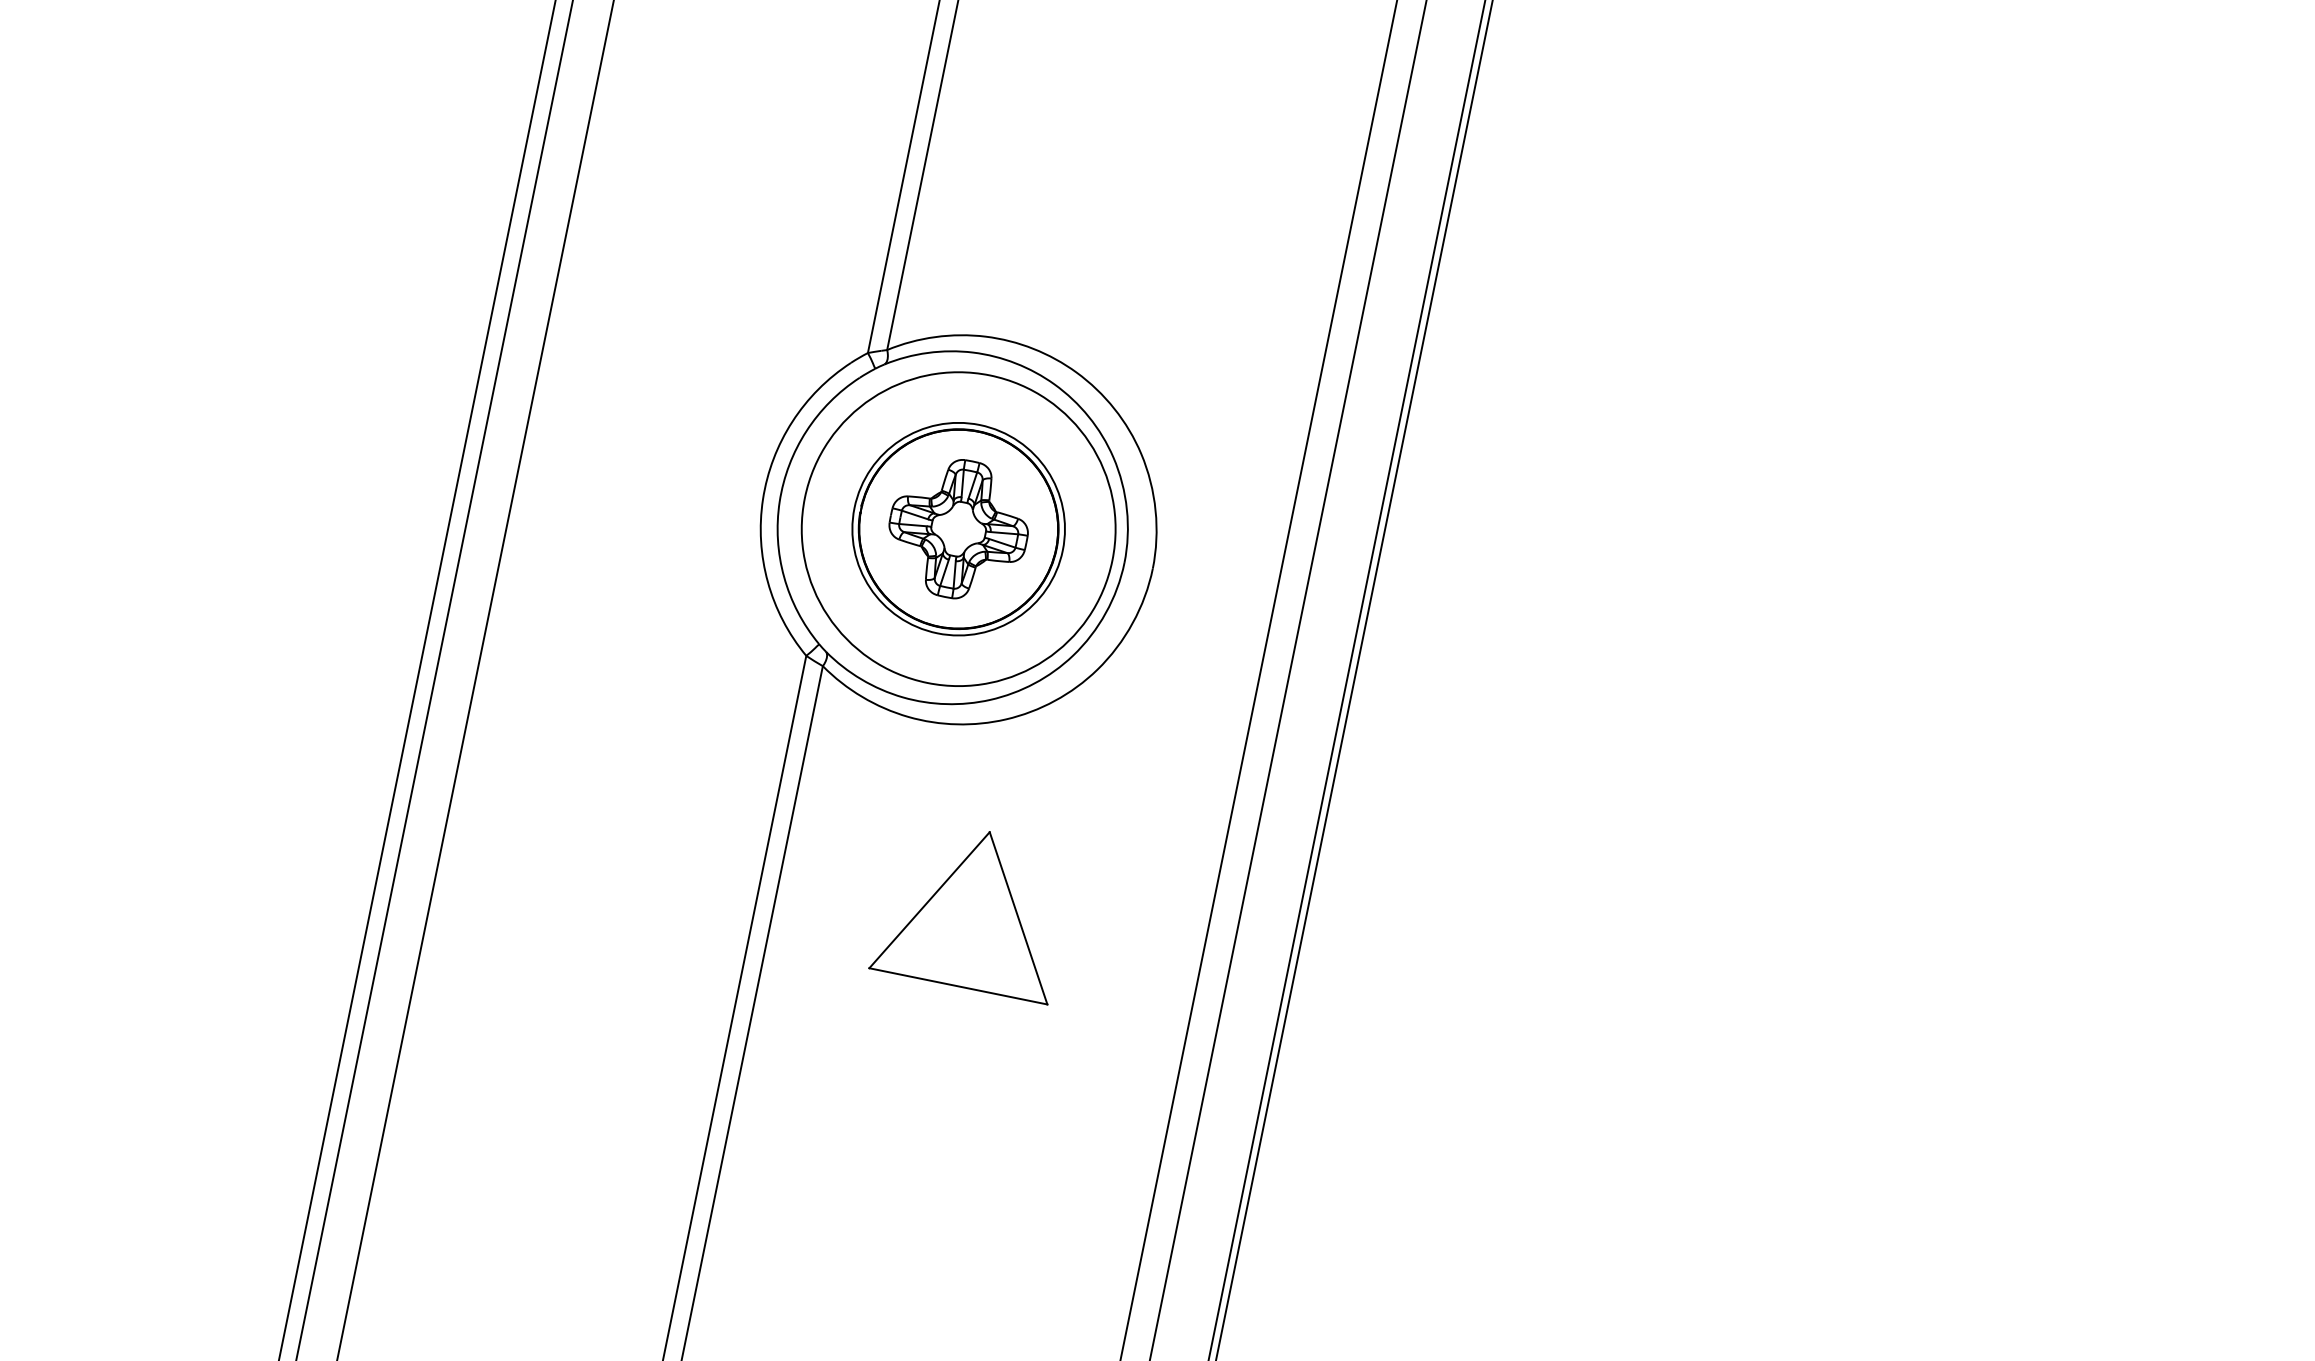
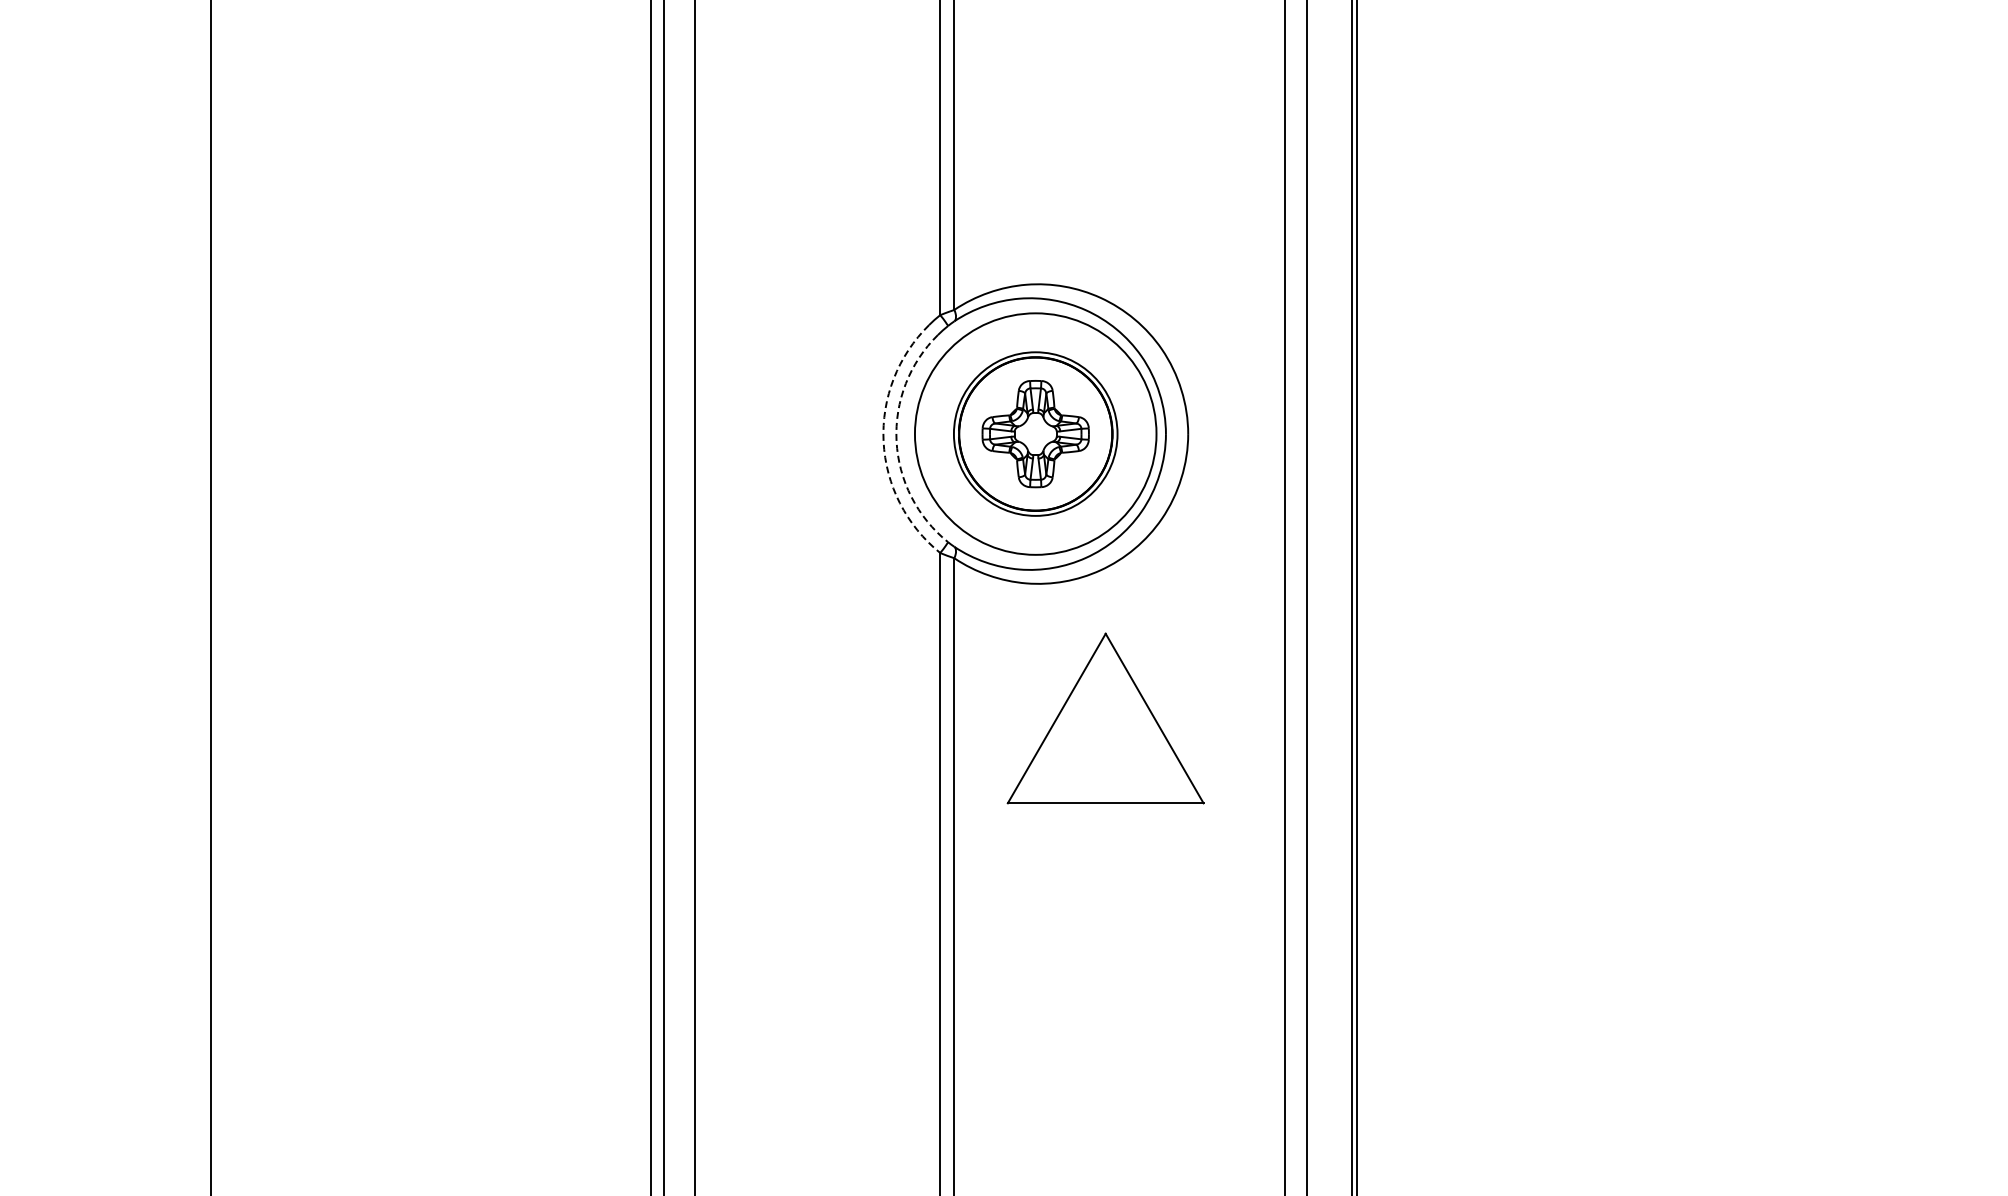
arc: (762, 499) -> (883, 441), solid -> dashed
arc: (779, 501) -> (896, 440), solid -> dashed
part: (974, 908) -> (1105, 717), size x1.4

